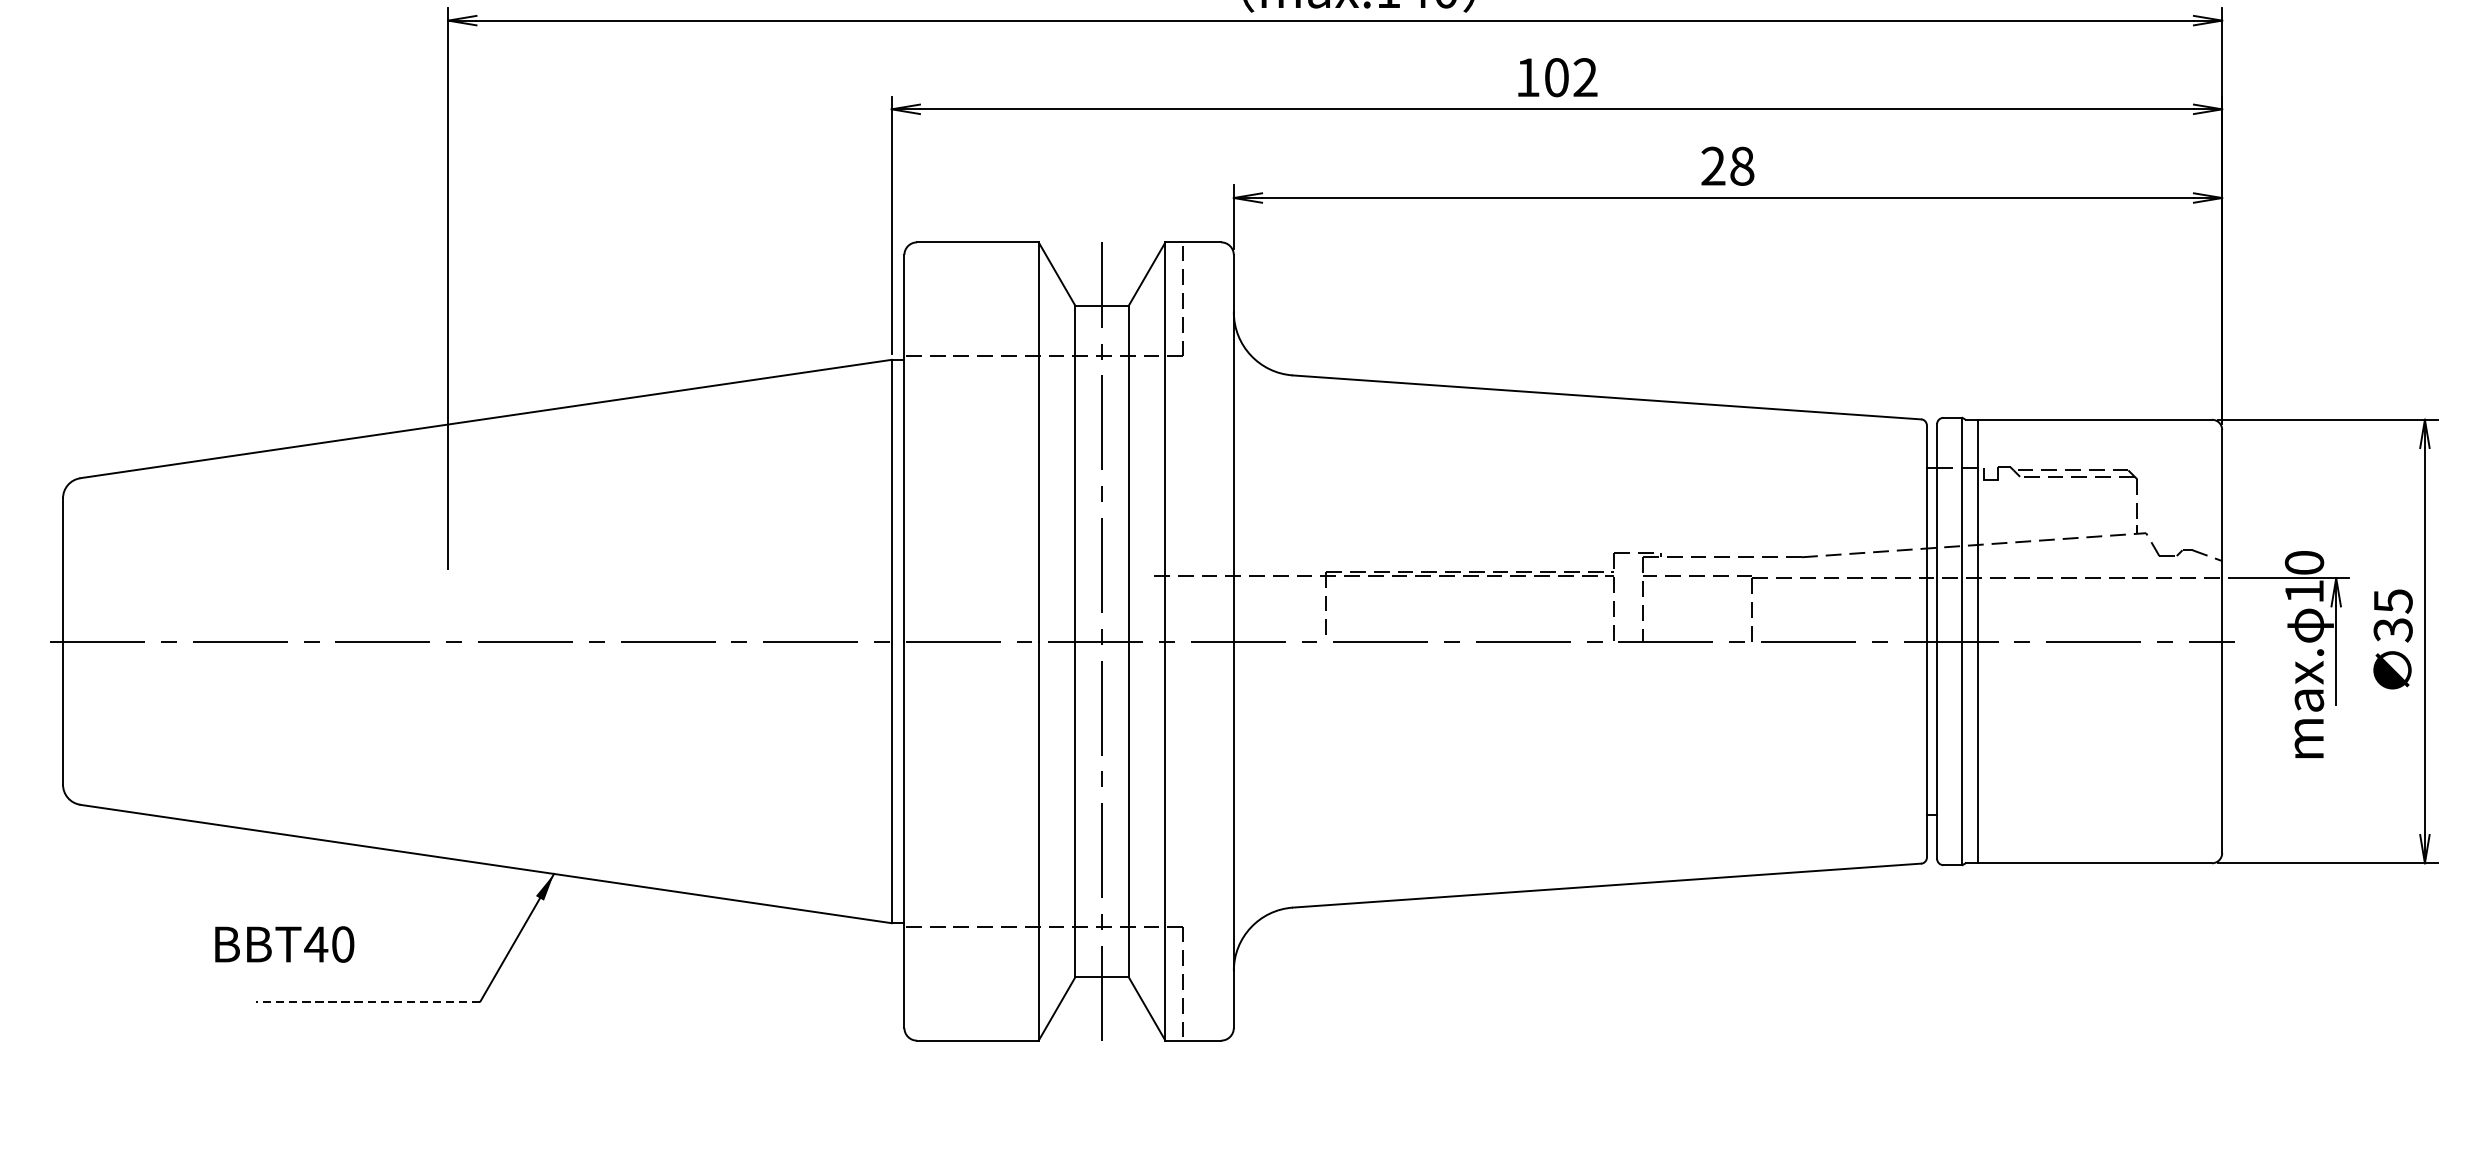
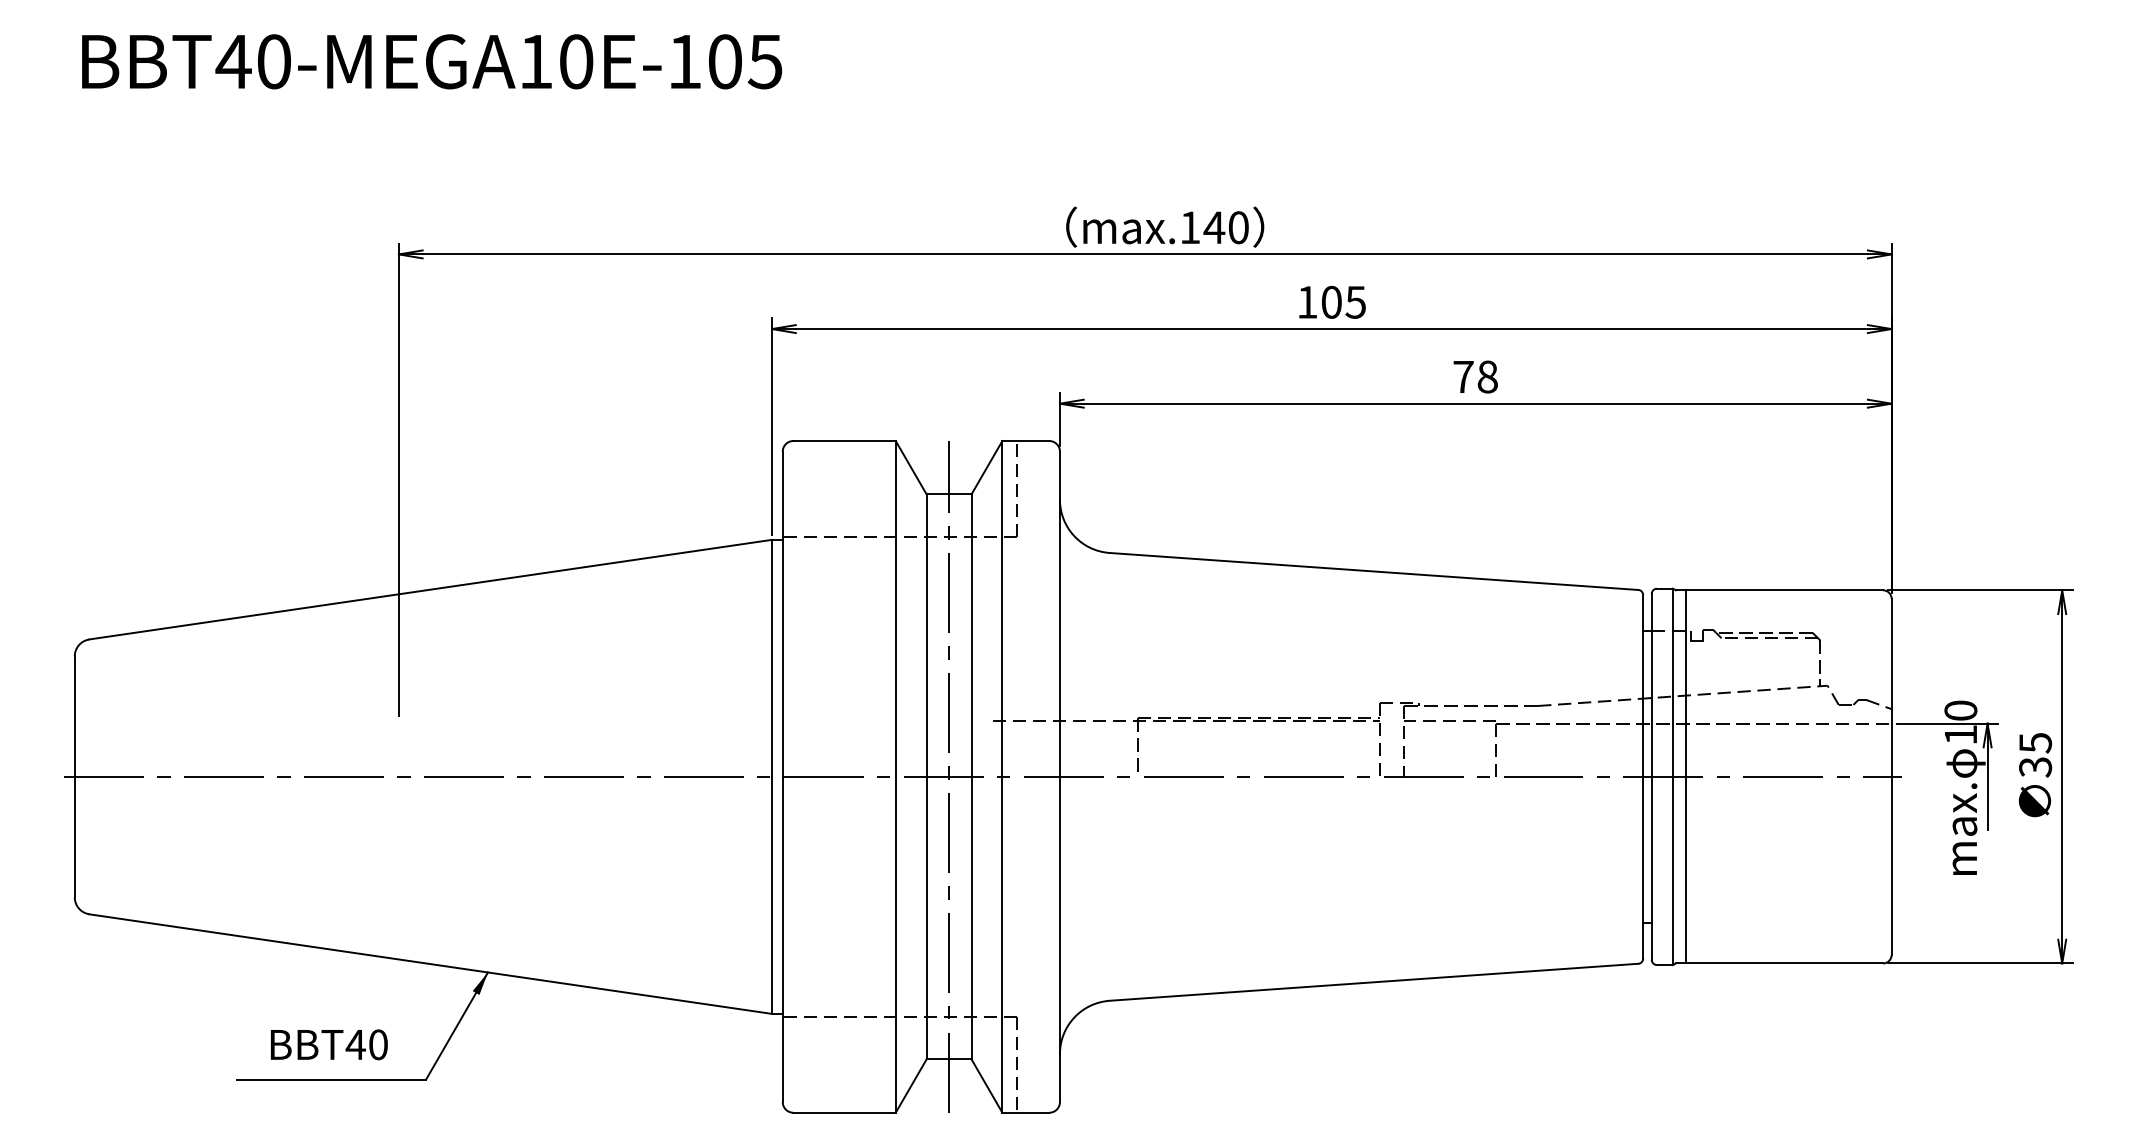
text: (1585, 76) -> (1355, 301), 102 -> 105
text: (1713, 165) -> (1463, 376), 28 -> 78
text: (284, 944) -> (329, 1044), moved
line: (368, 1001) -> (331, 1079), dashed -> solid

